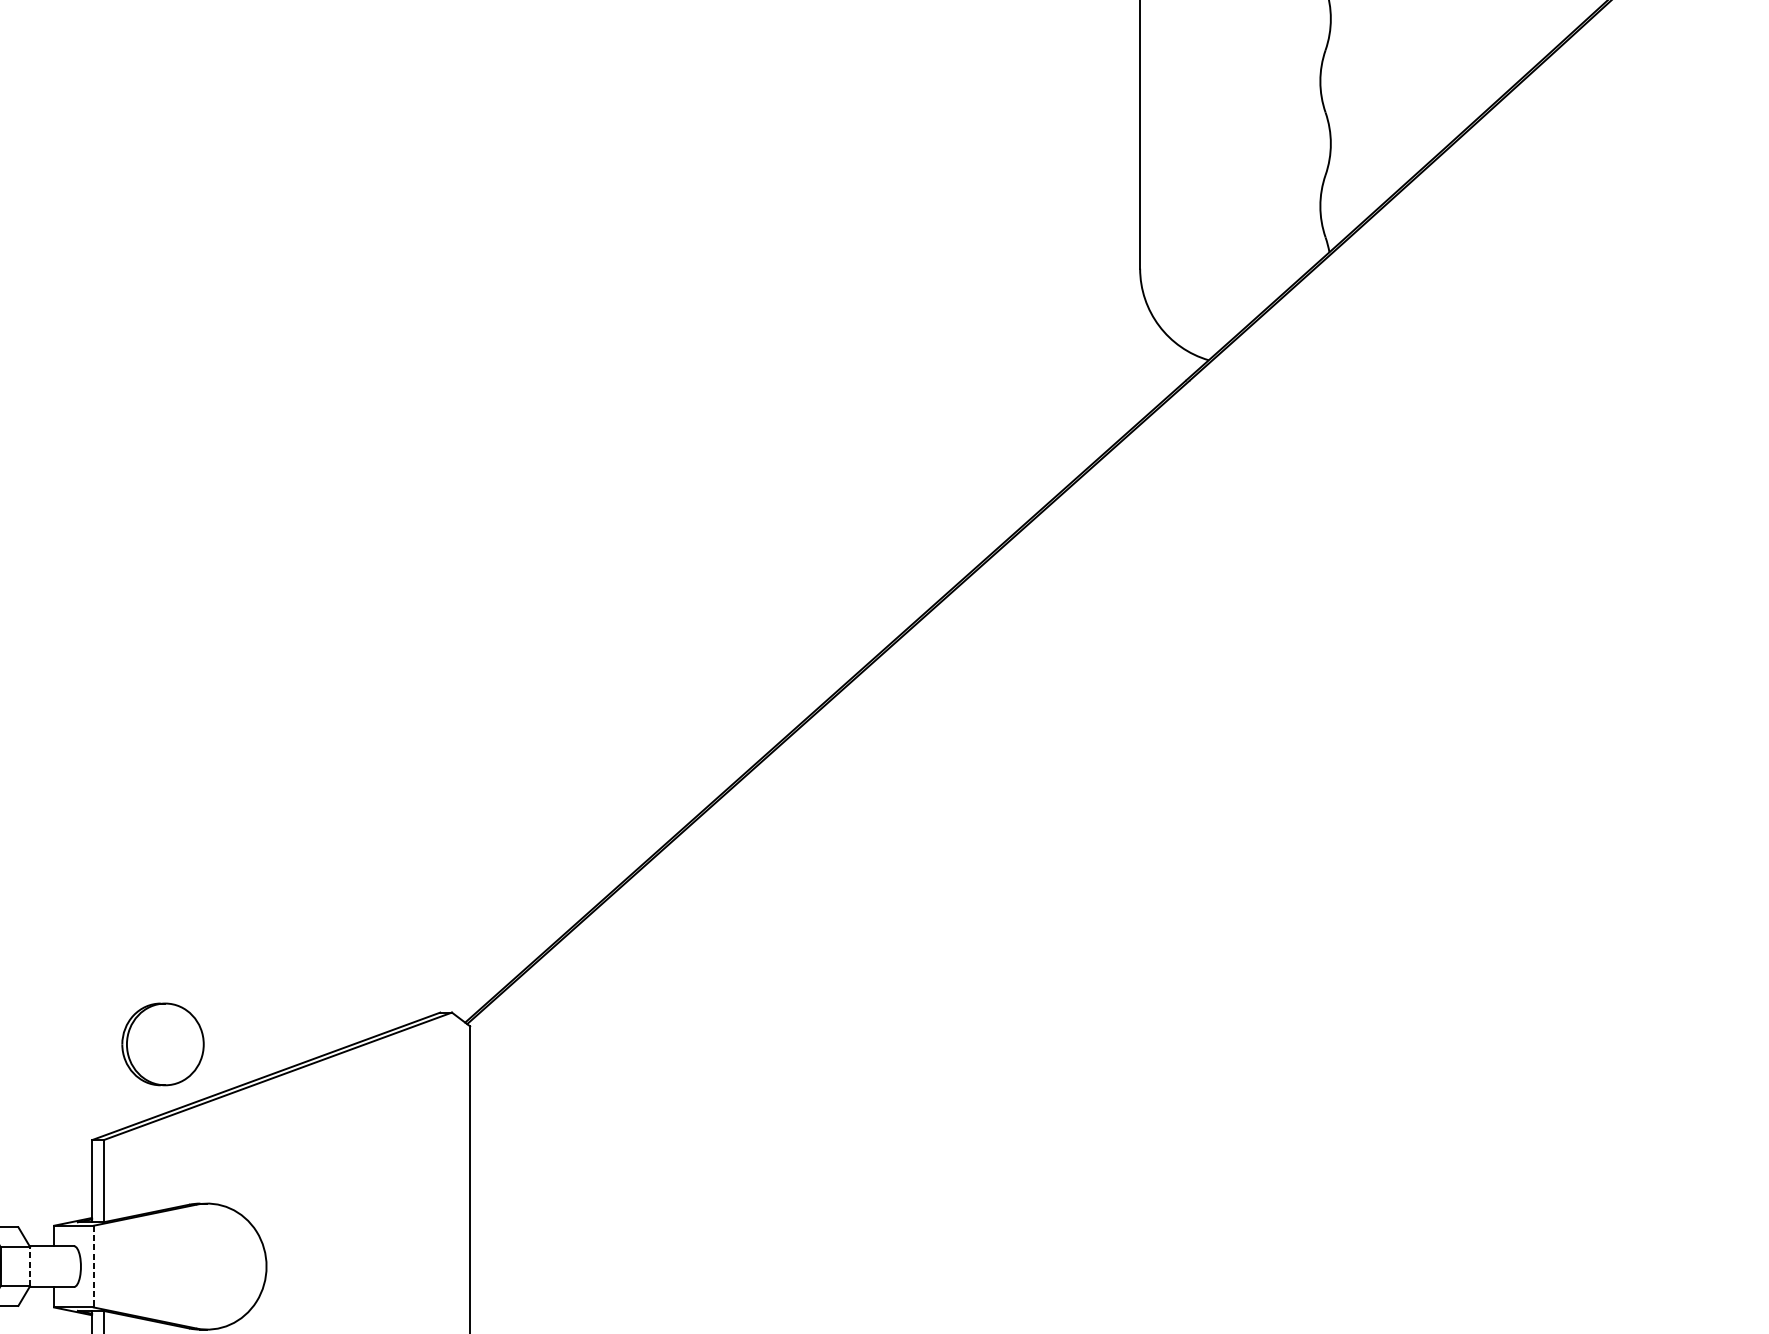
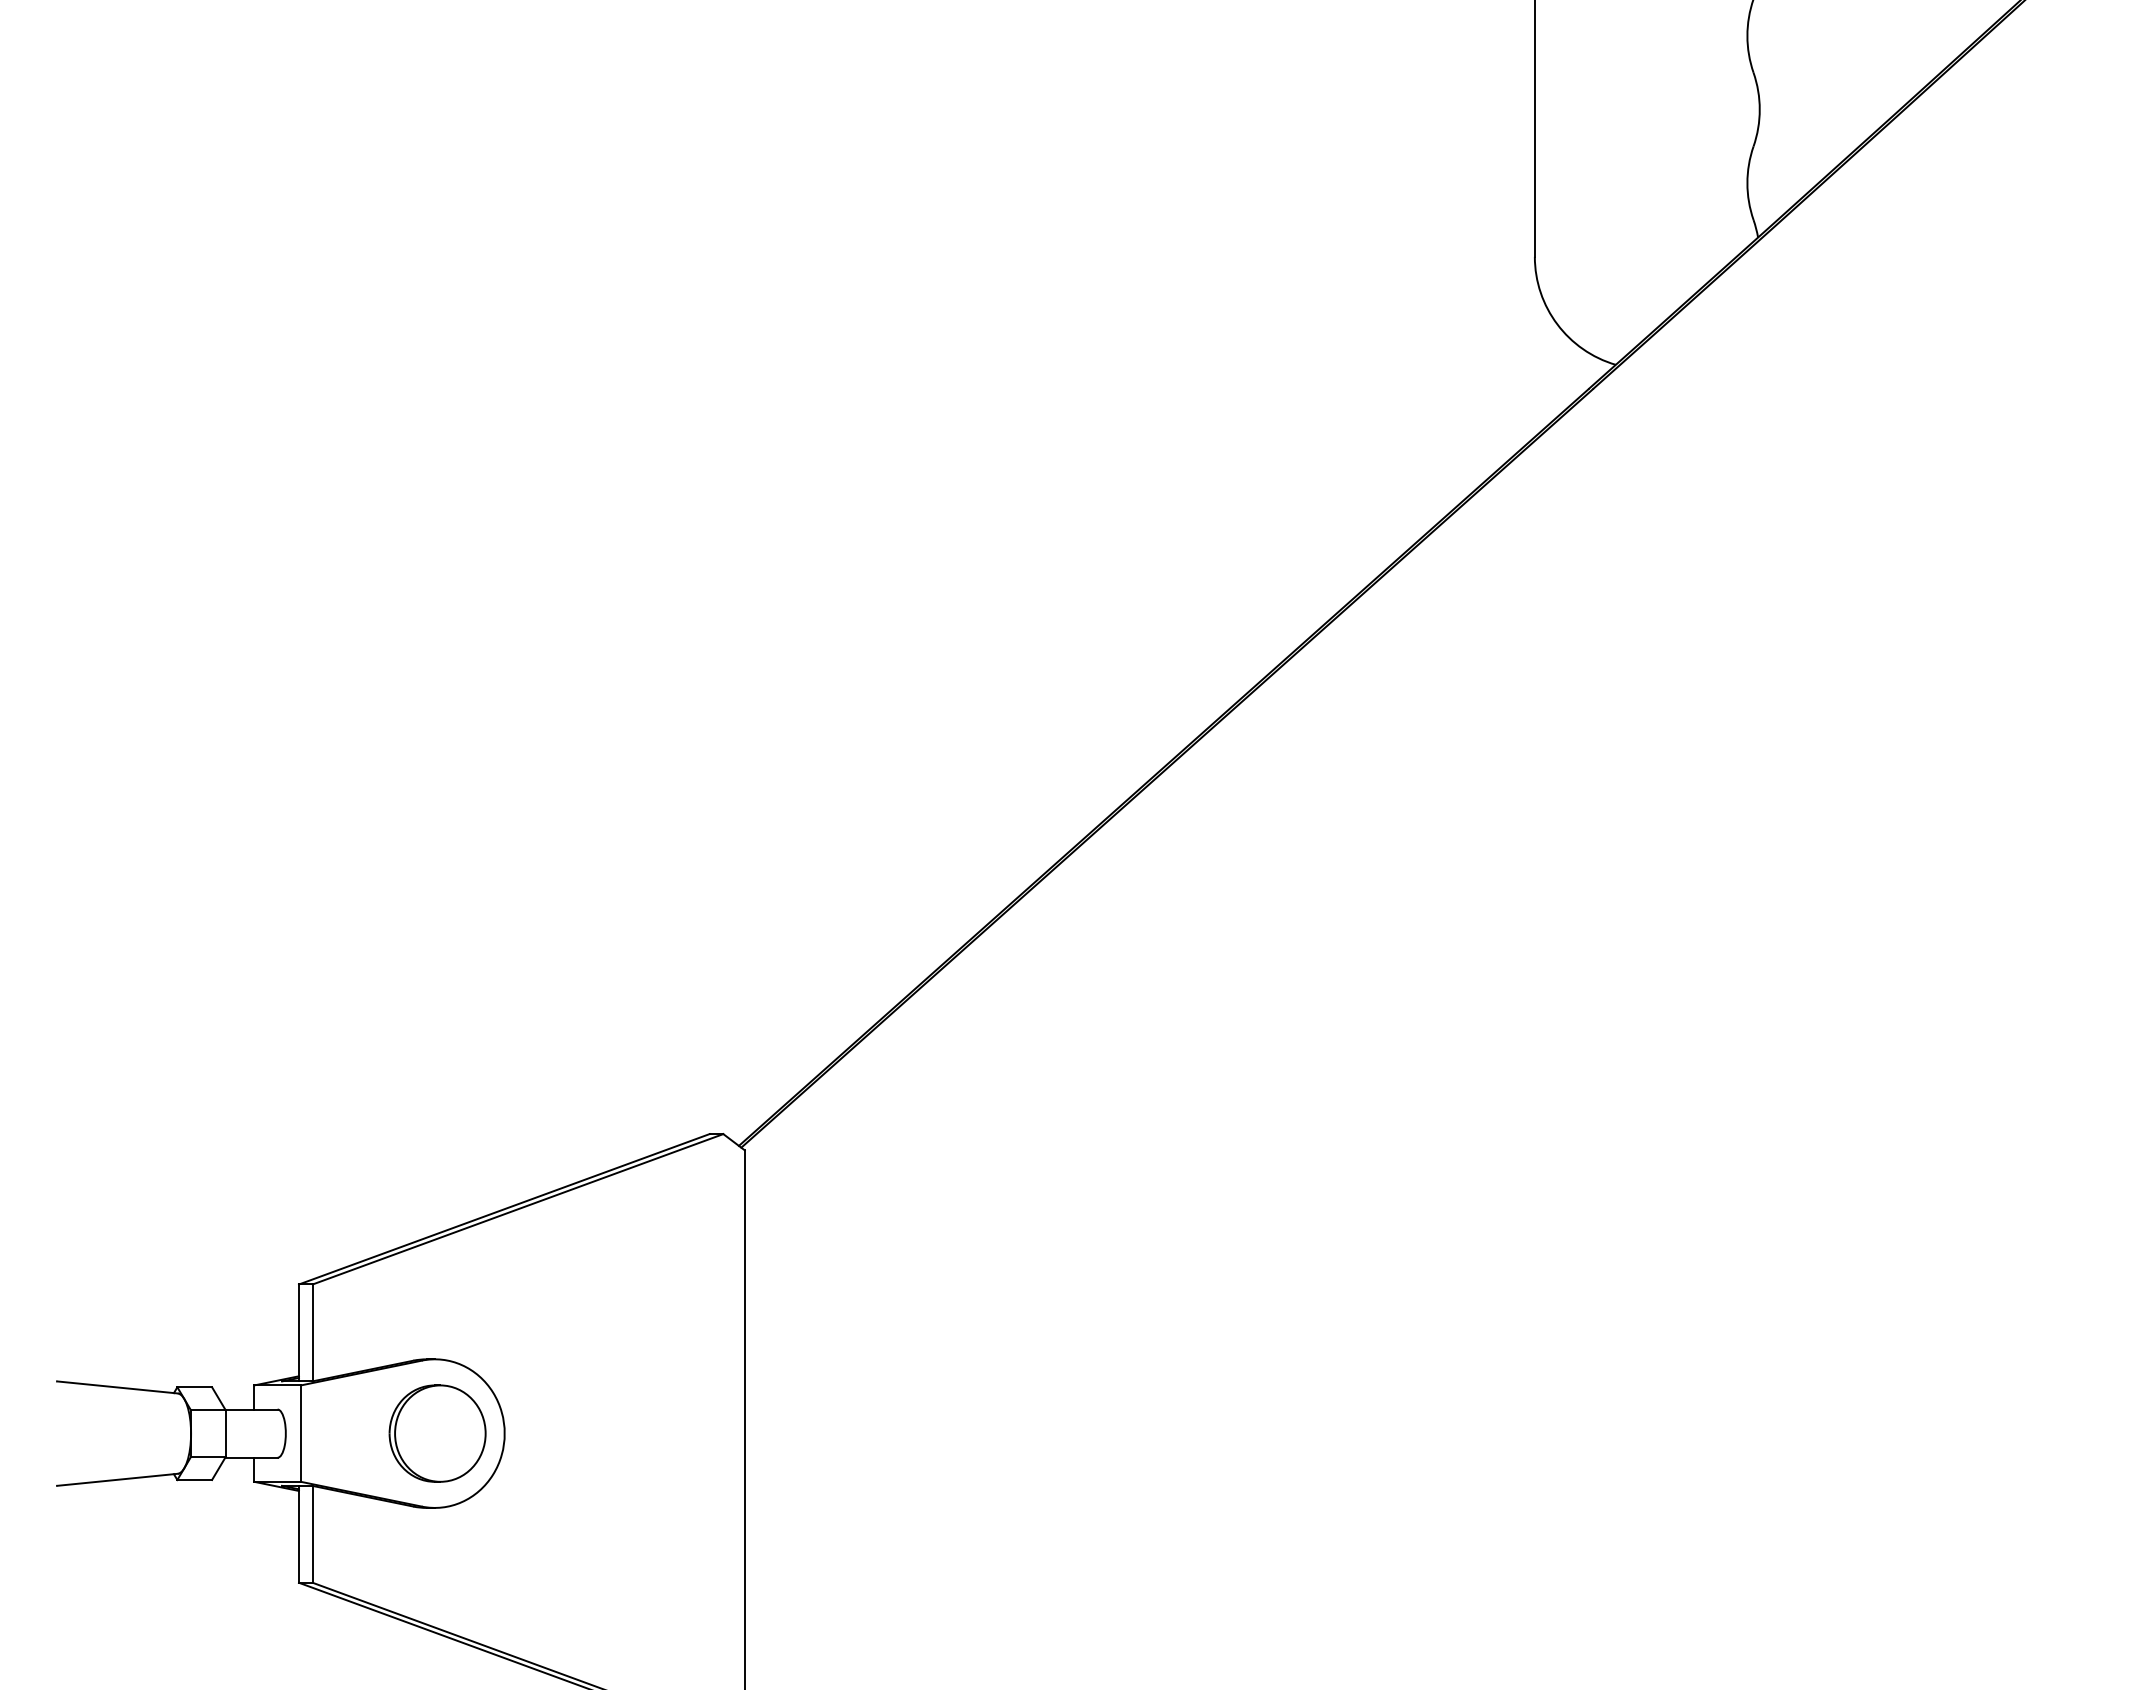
part: (162, 1044) -> (437, 1433), moved
line: (29, 1266) -> (225, 1433), dashed -> solid
line: (93, 1267) -> (300, 1434), dashed -> solid

